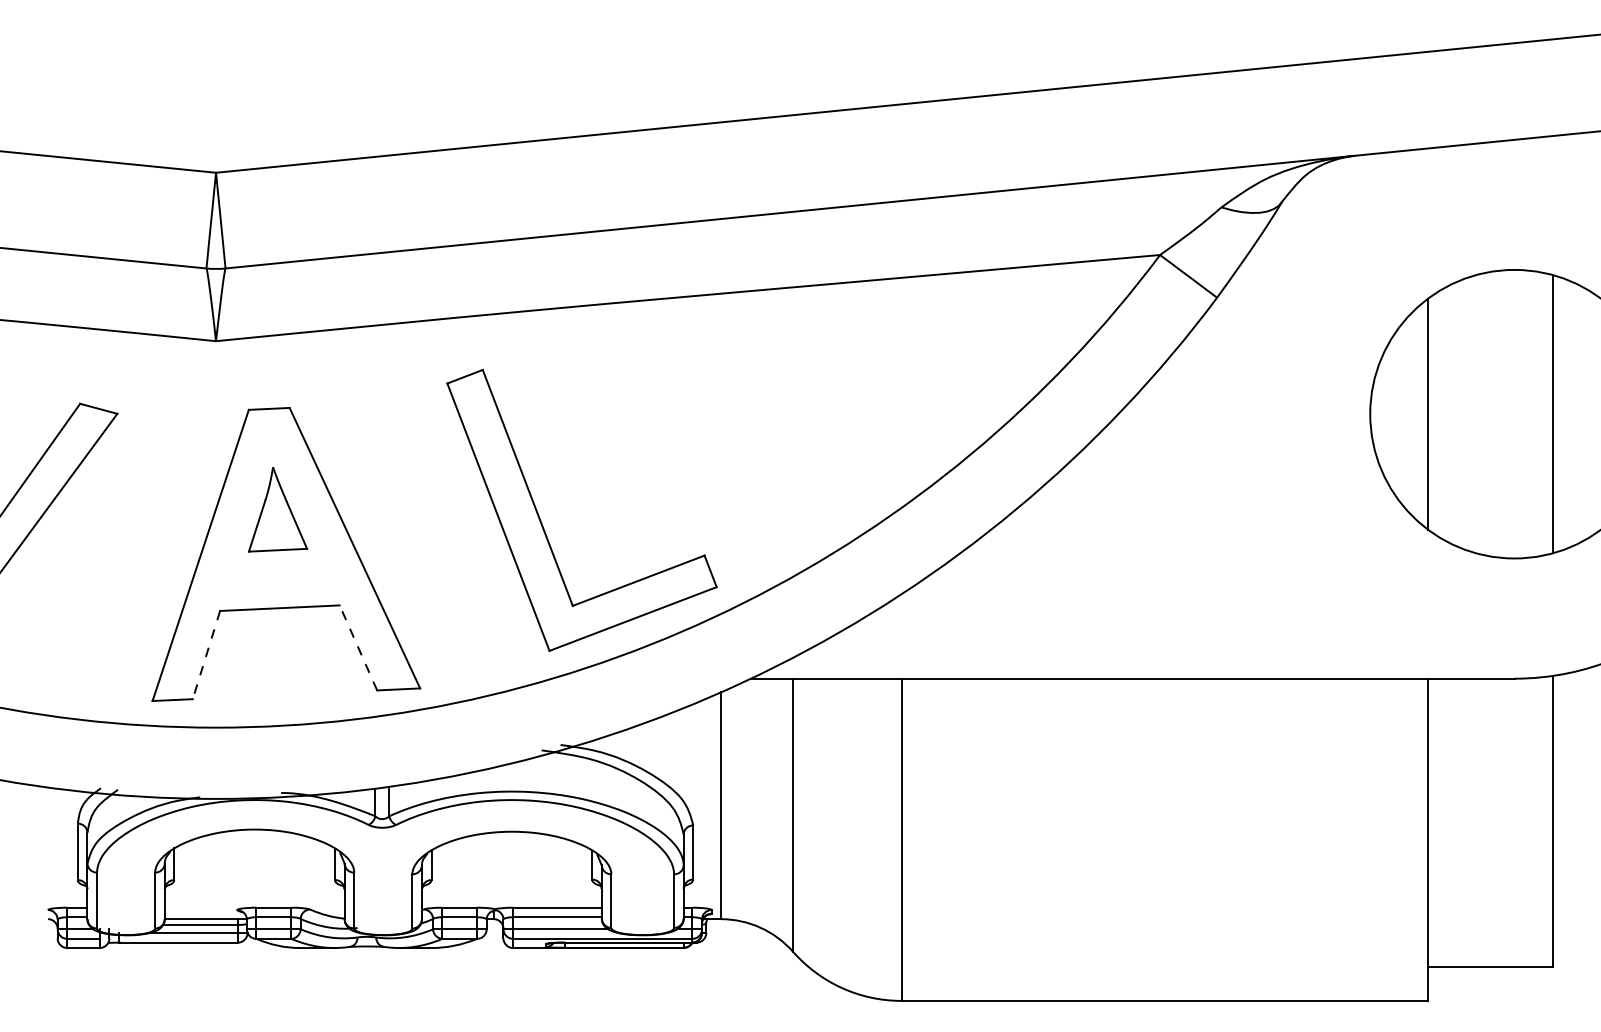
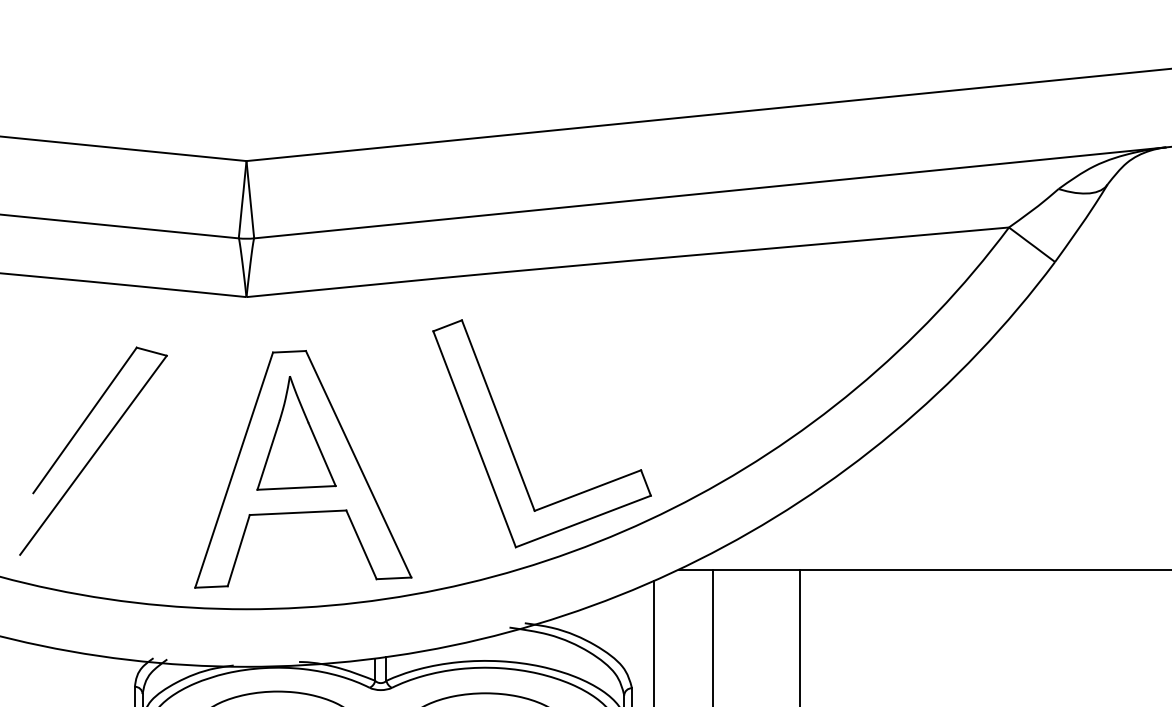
part: (277, 509) -> (296, 433), size x1.67
line: (358, 647) -> (361, 544), dashed -> solid
line: (206, 655) -> (238, 550), dashed -> solid

